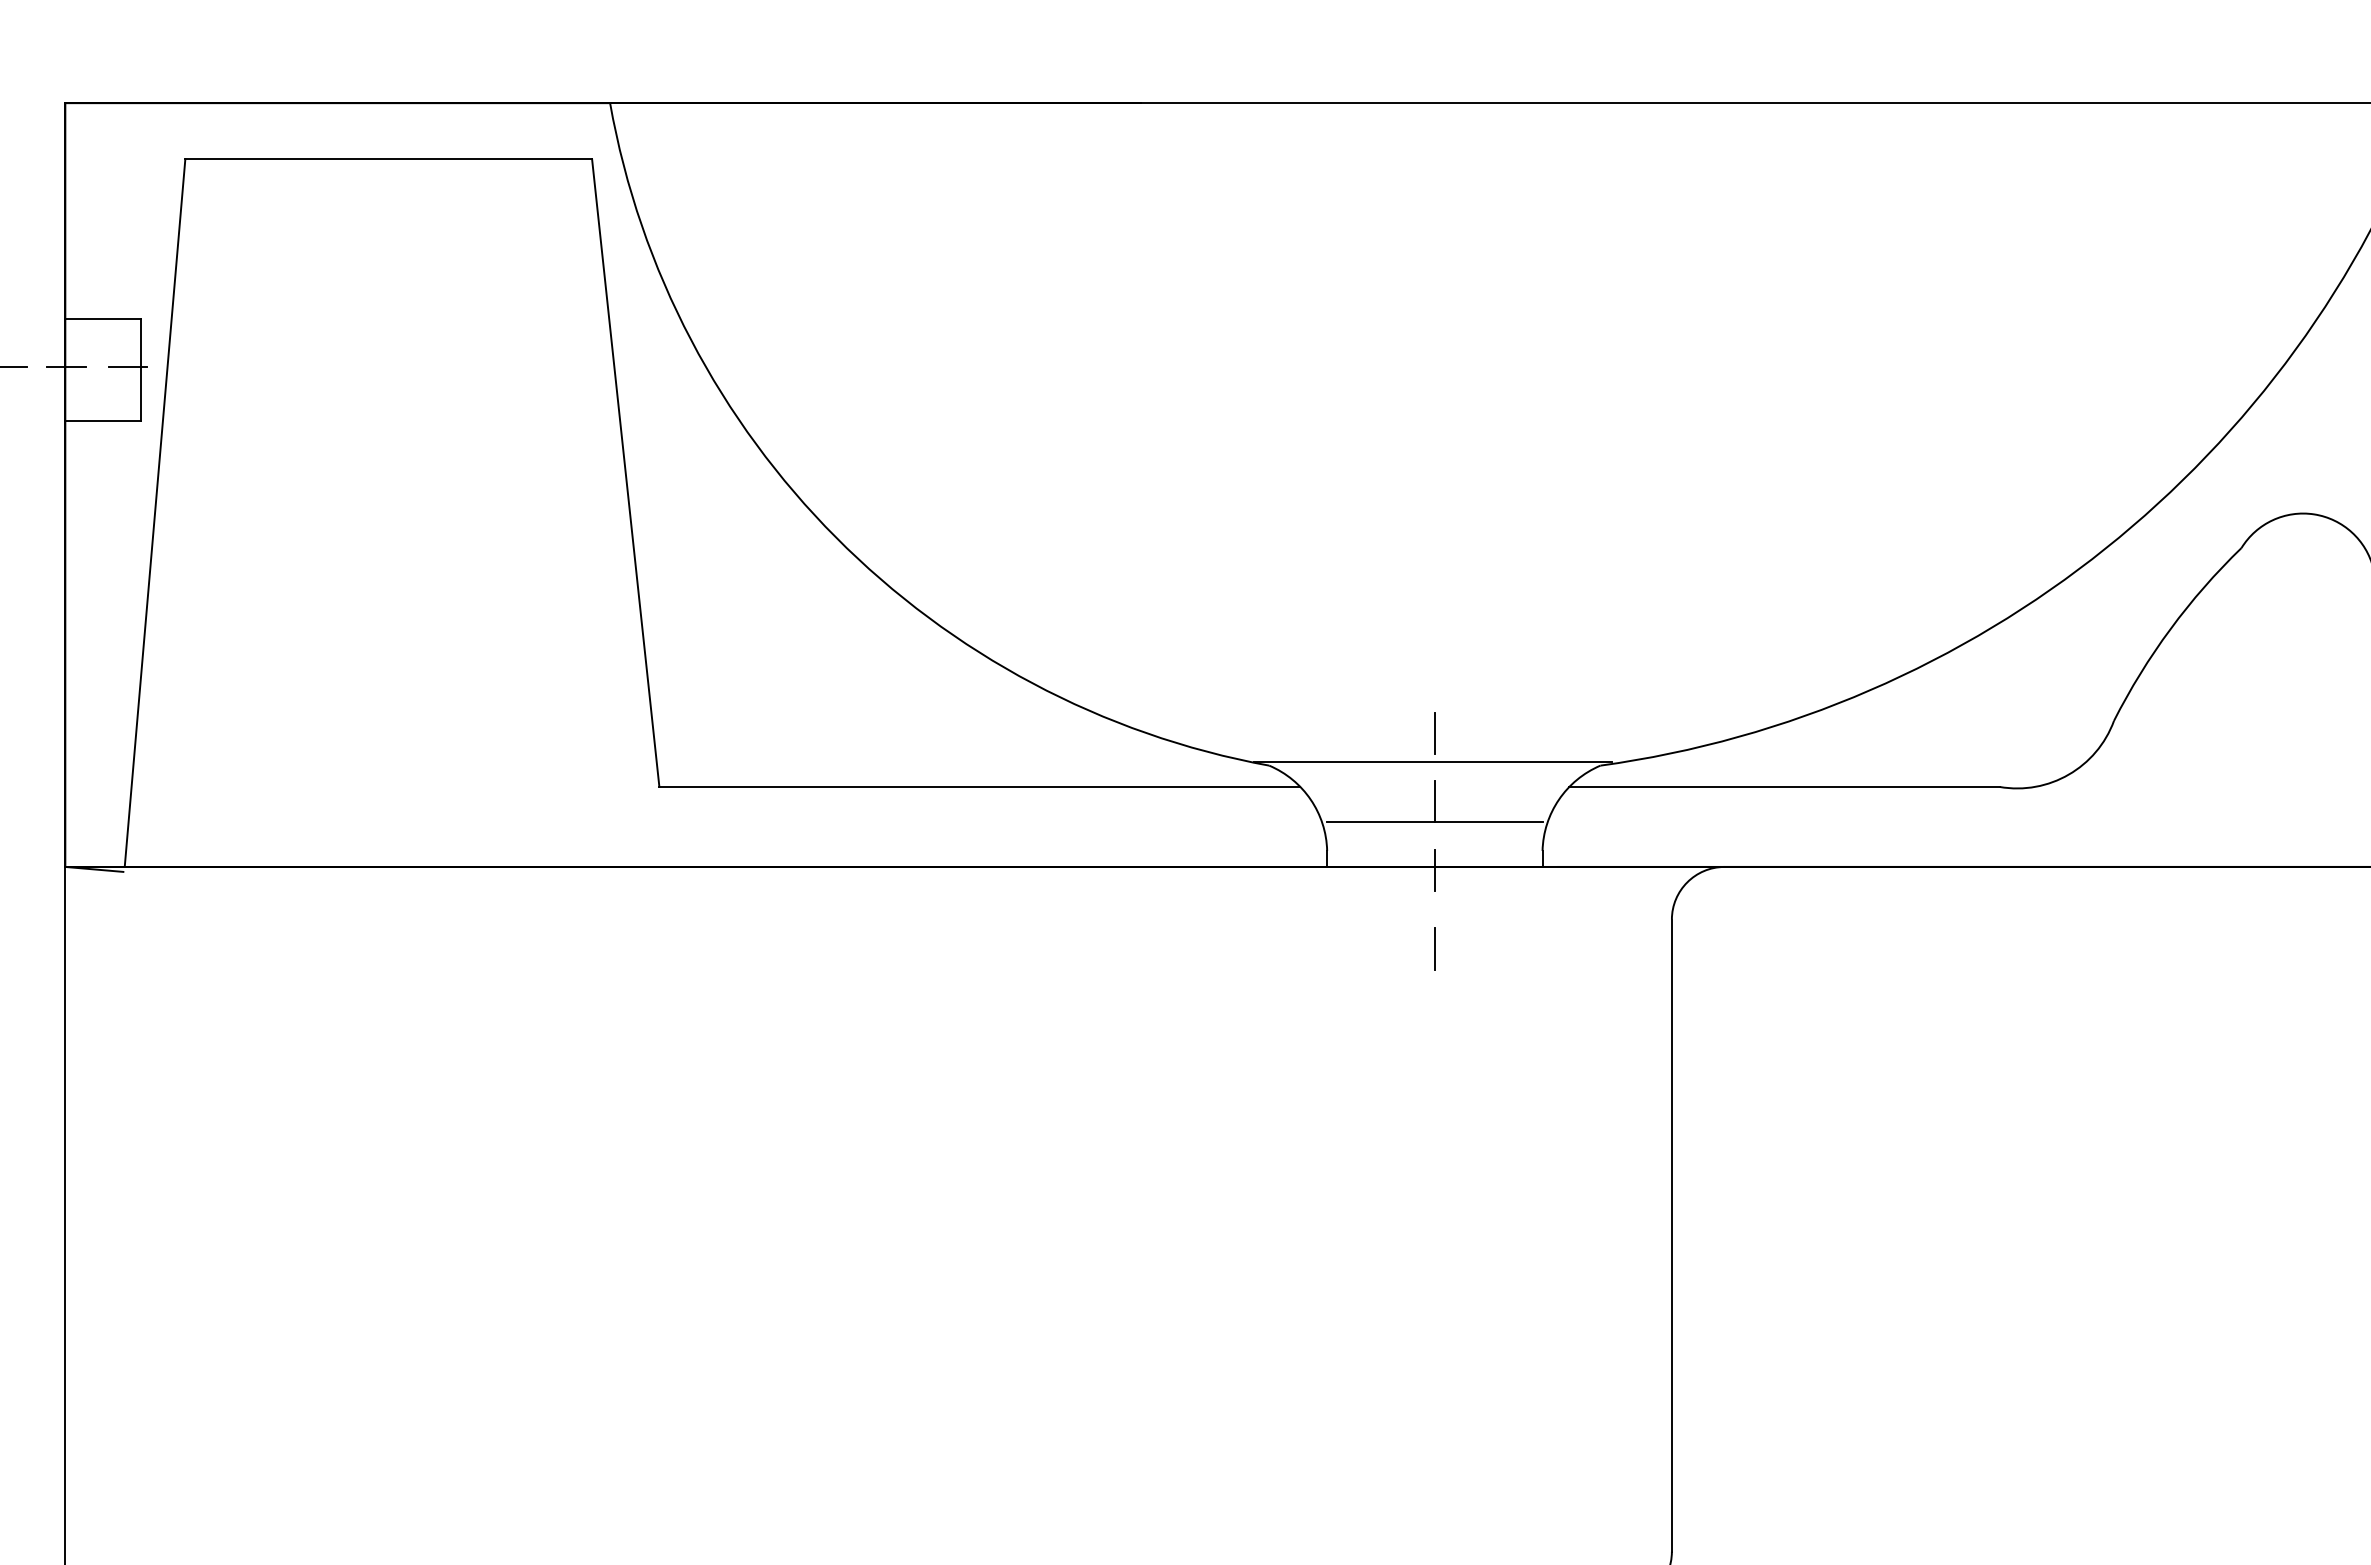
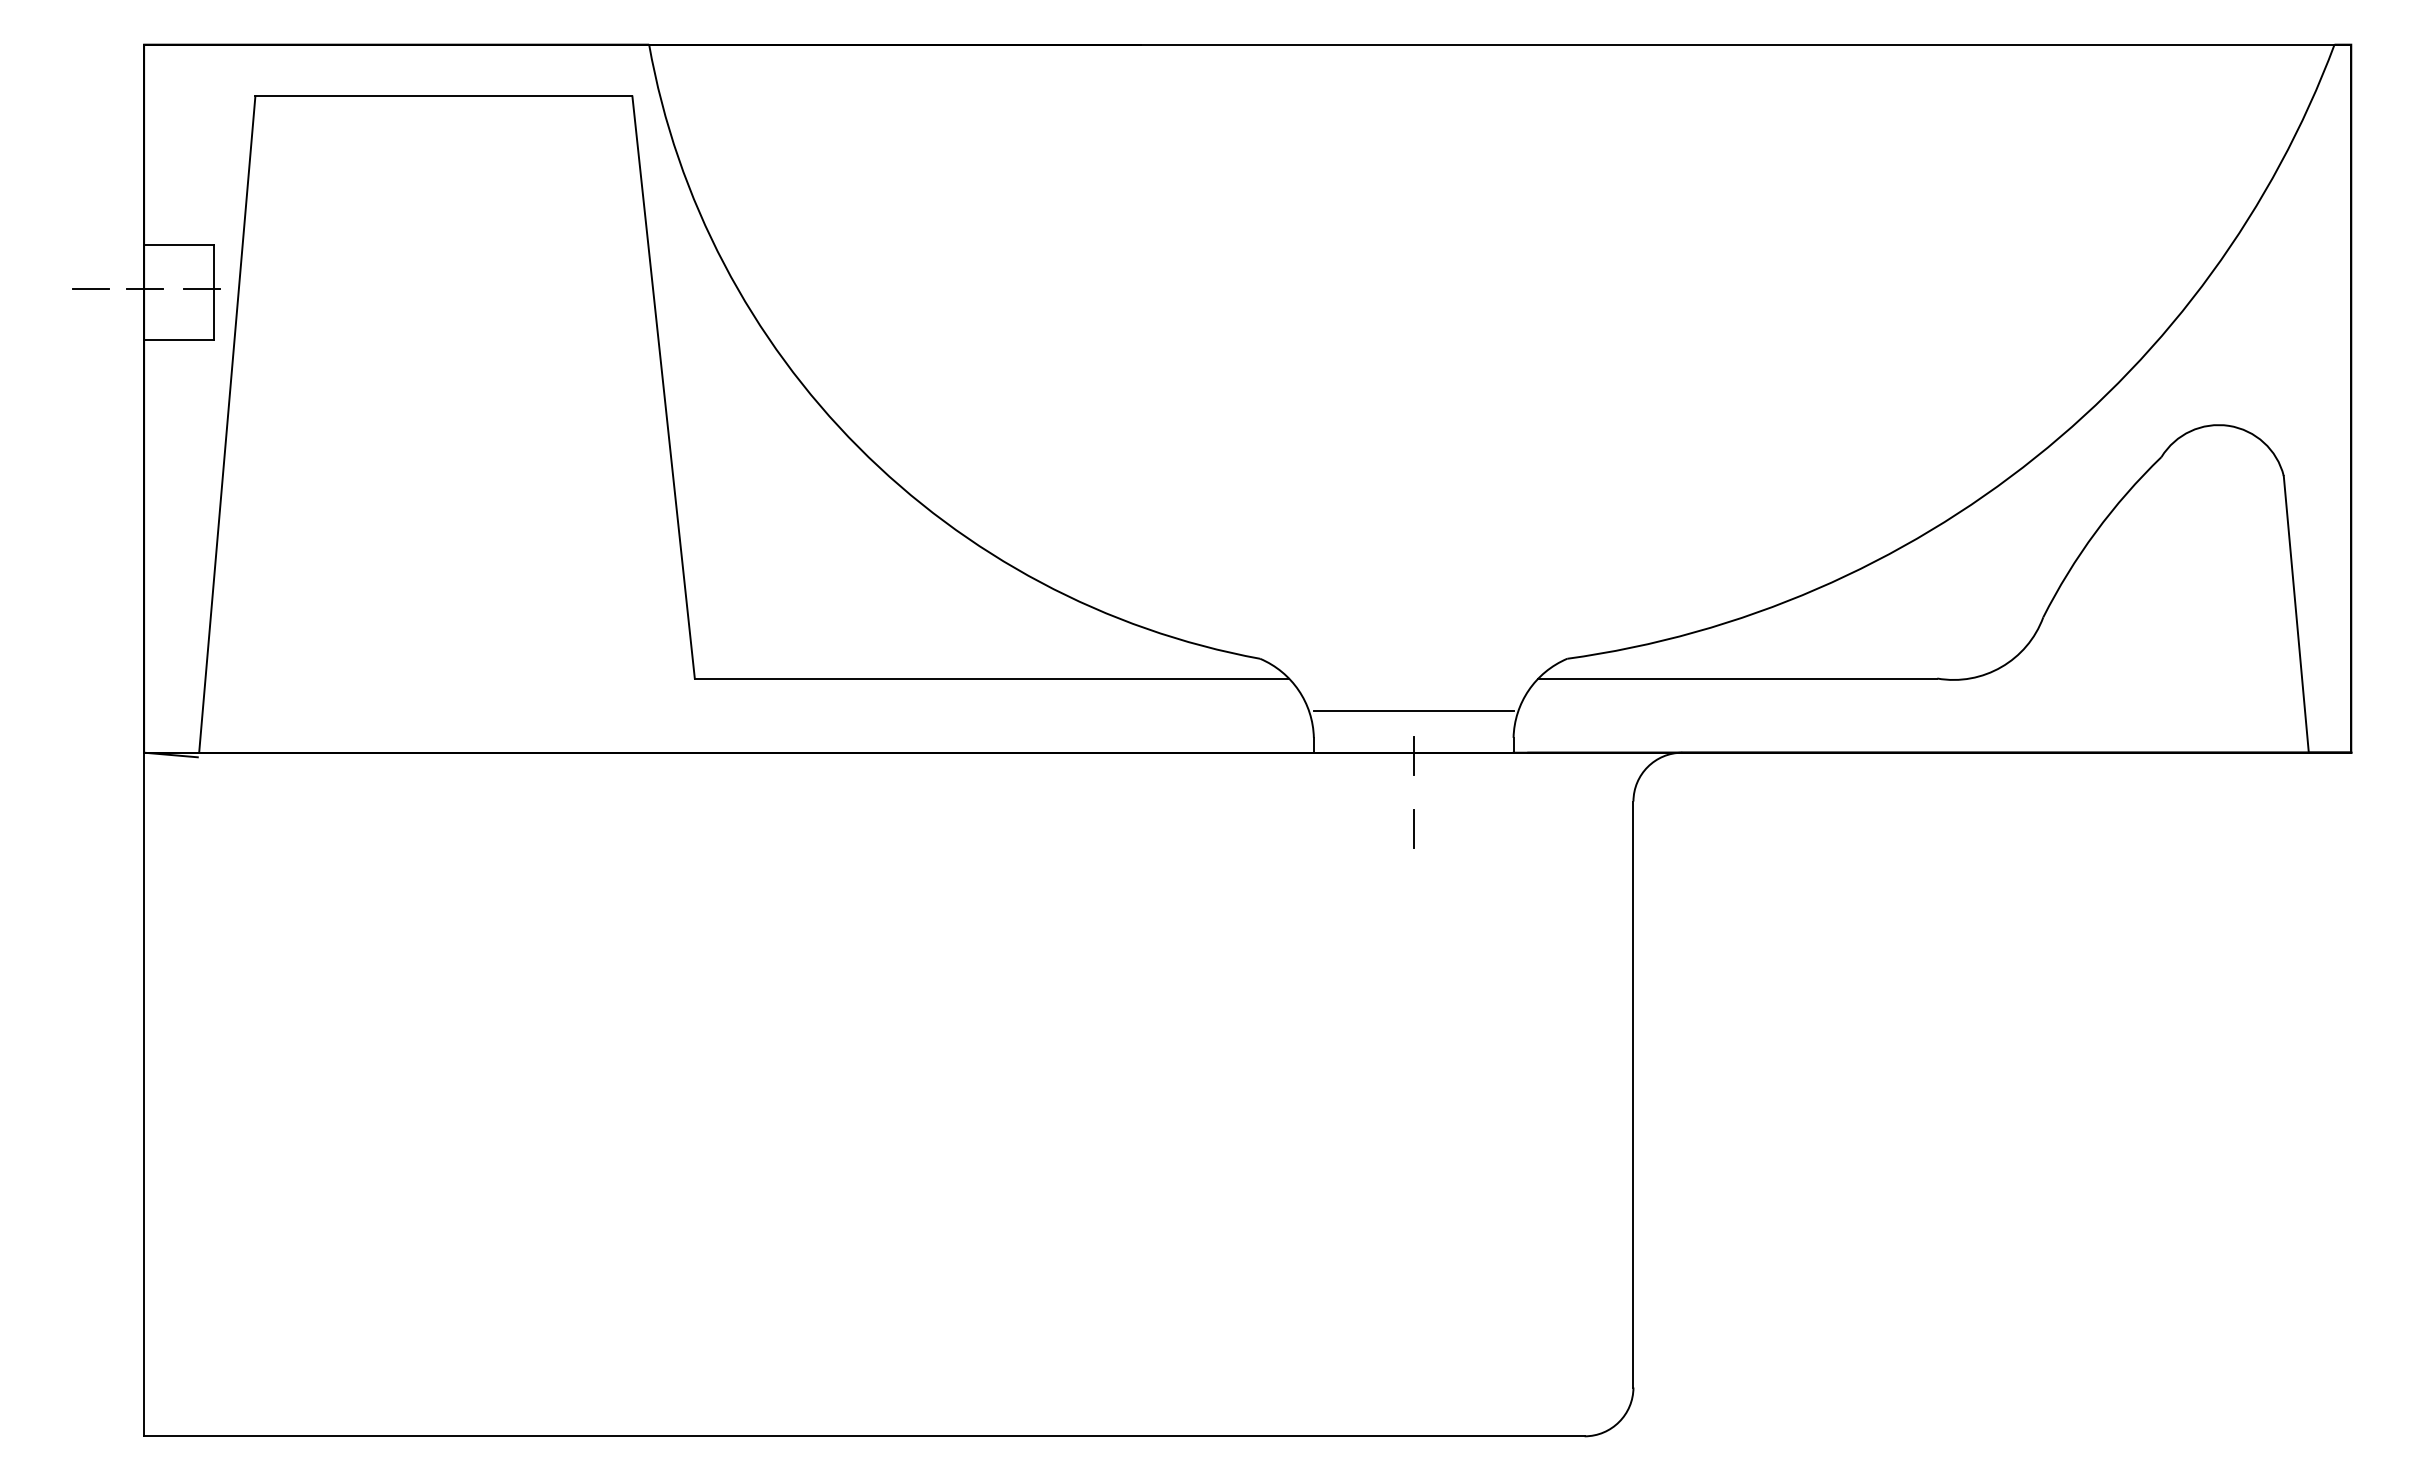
line: (1434, 732) -> (1413, 628), removed
line: (1432, 762) -> (1411, 655), removed
line: (1434, 802) -> (1413, 692), removed

